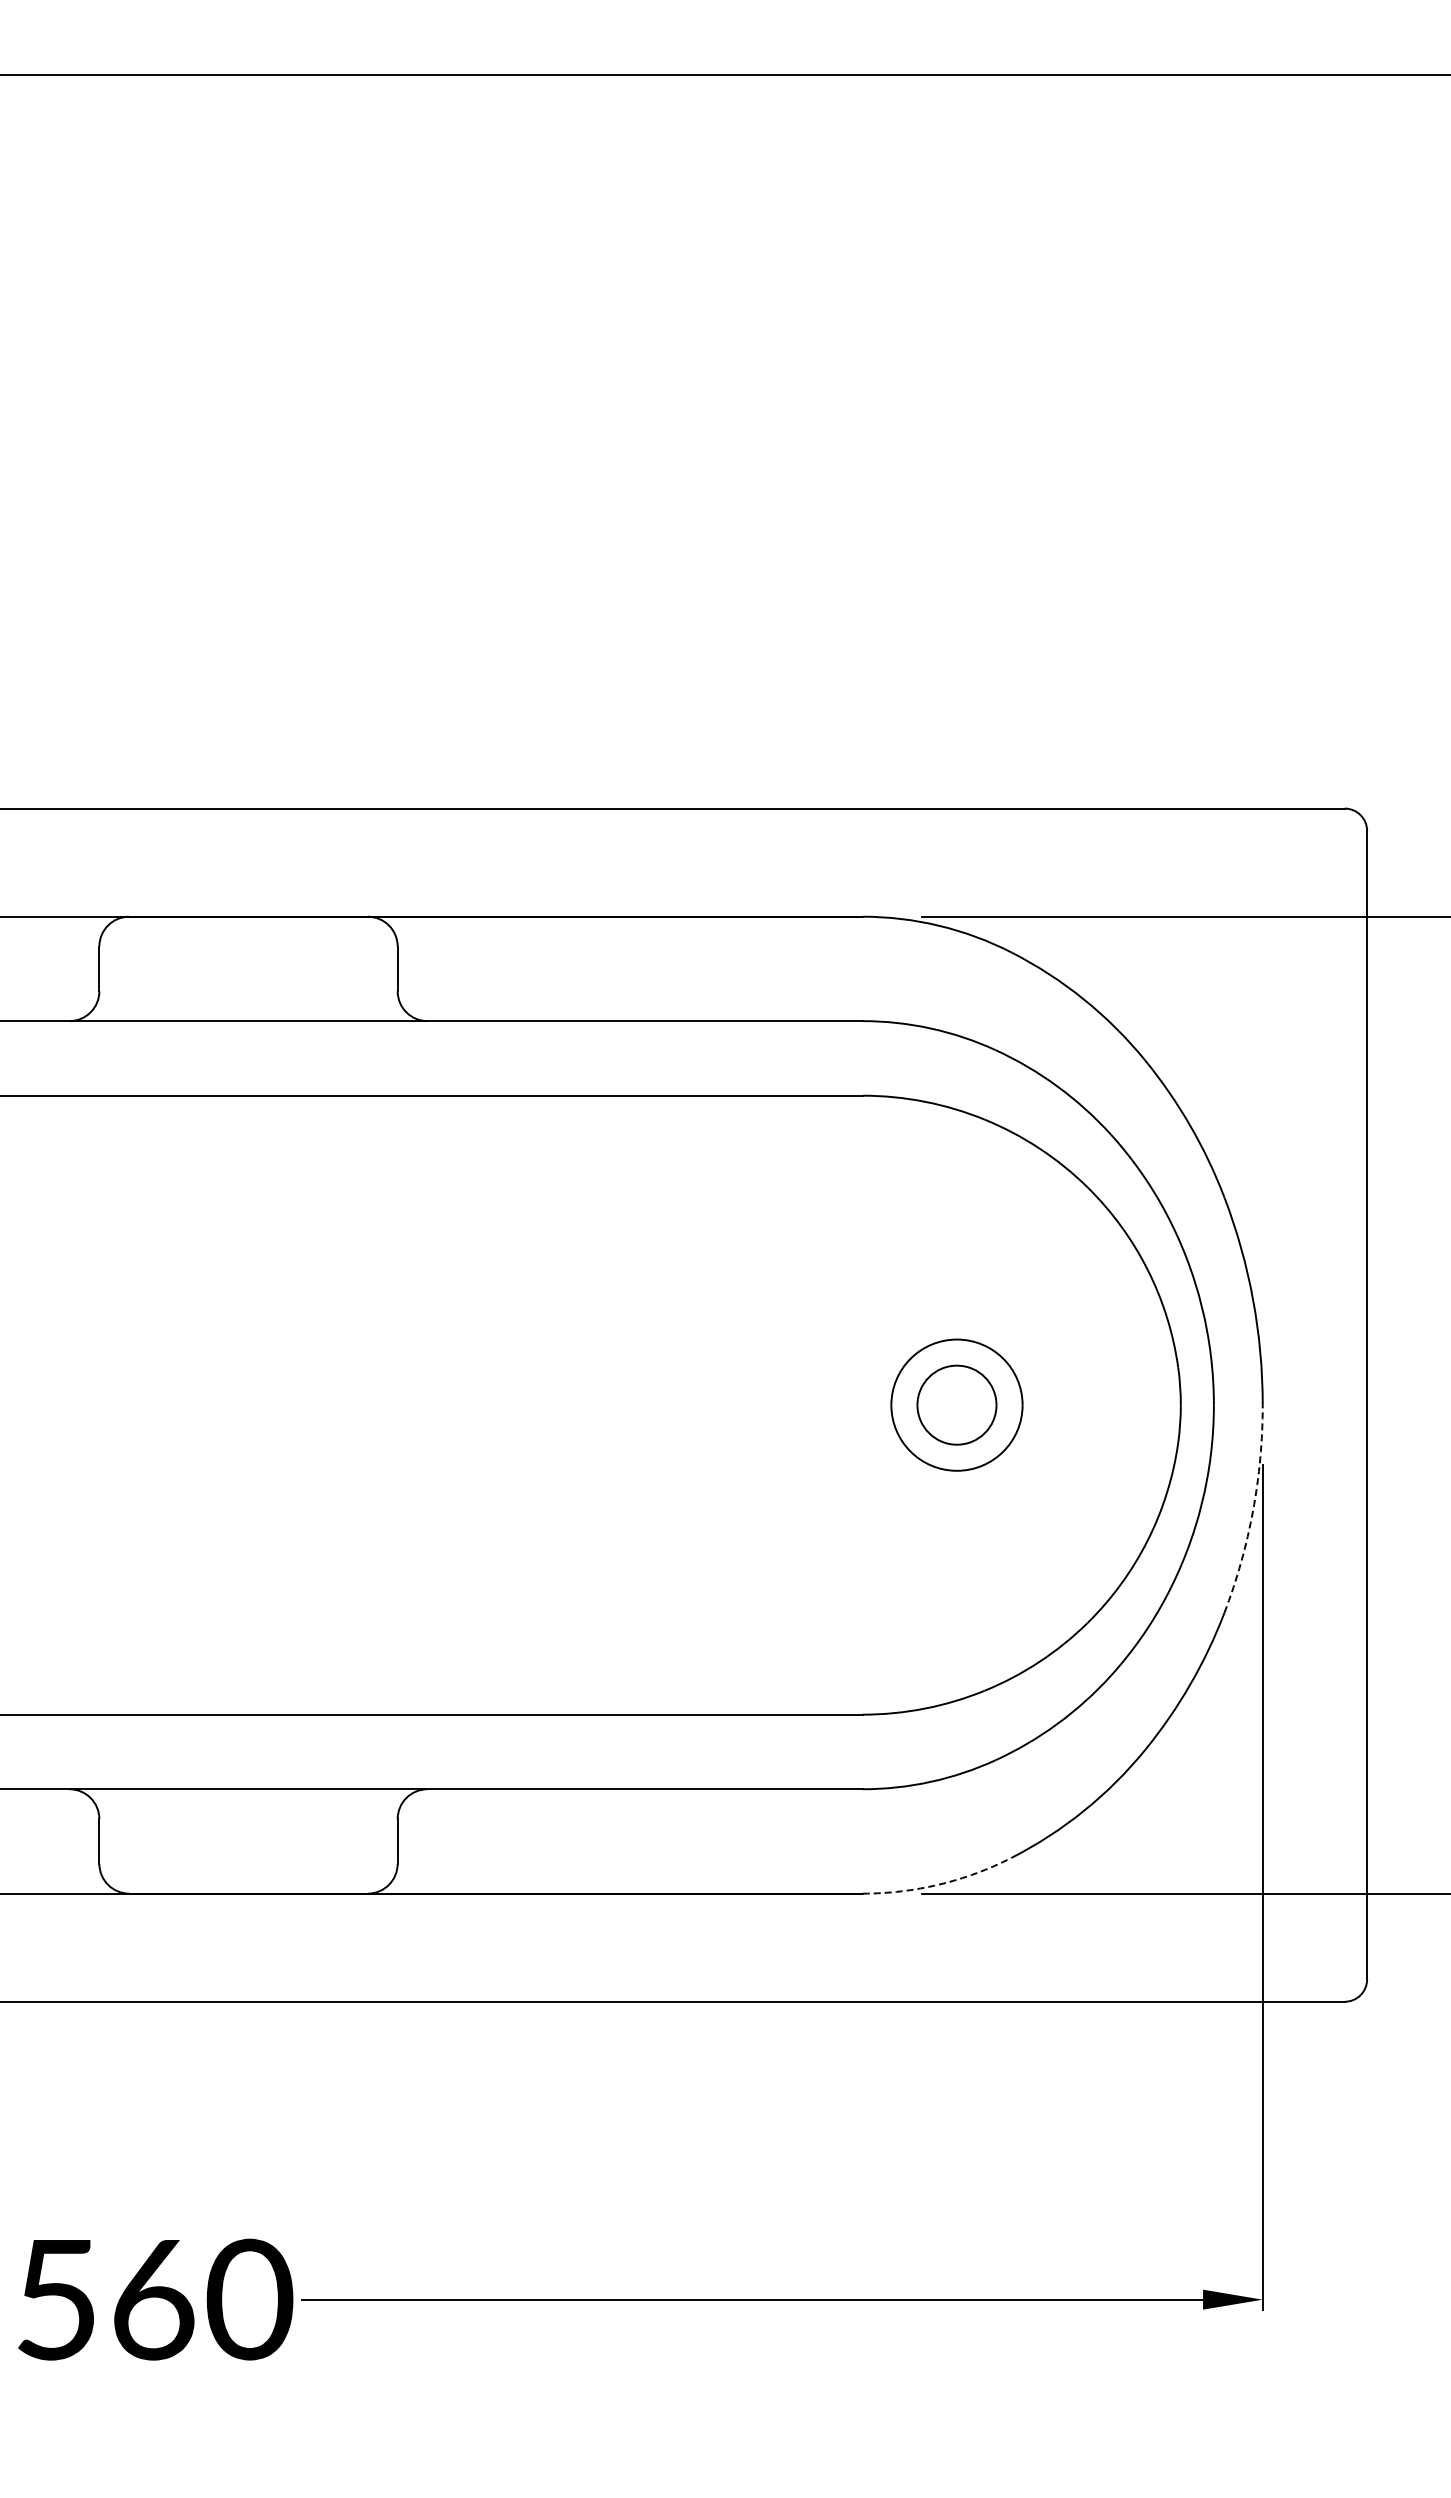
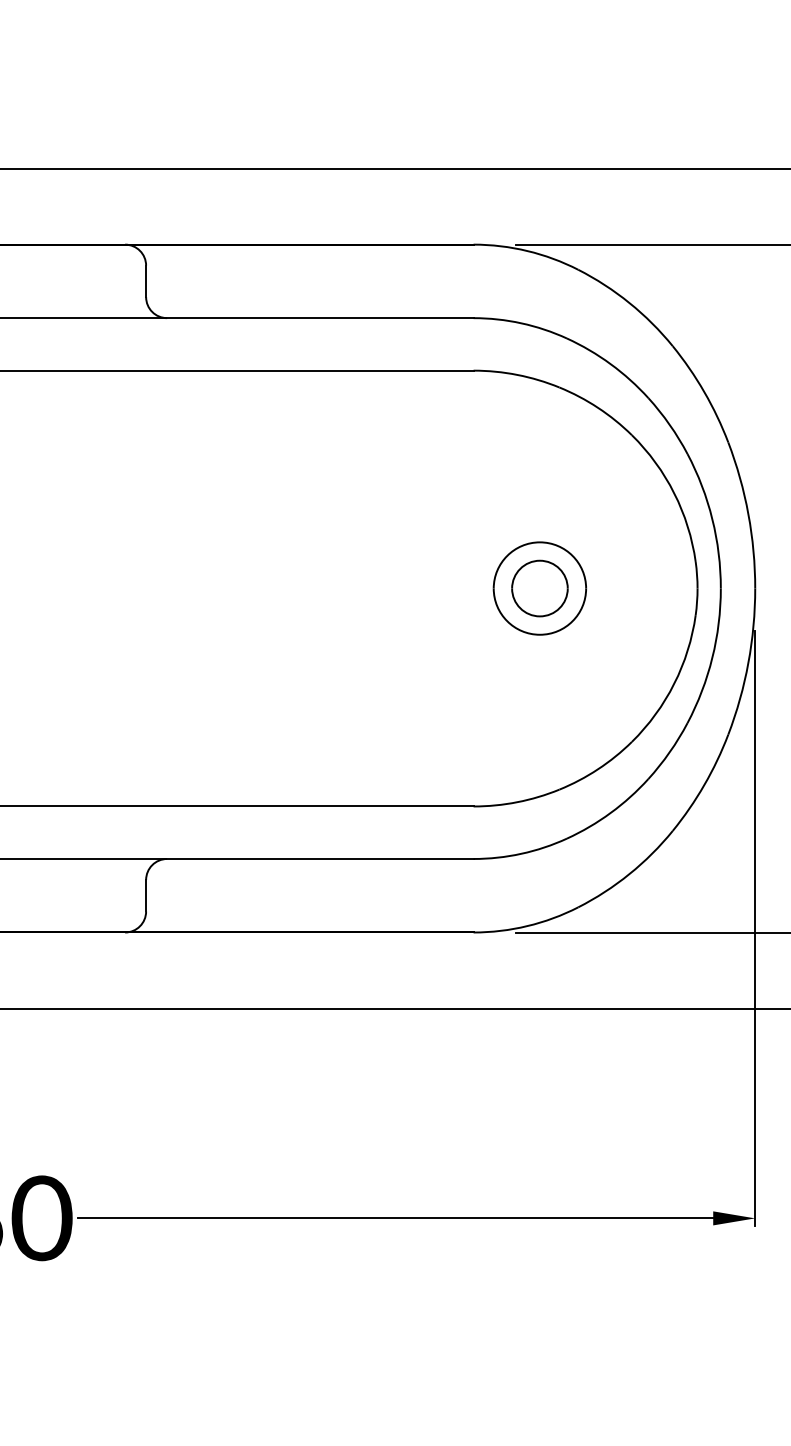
arc: (1253, 1510) -> (748, 662), dashed -> solid
arc: (939, 1884) -> (527, 926), dashed -> solid

